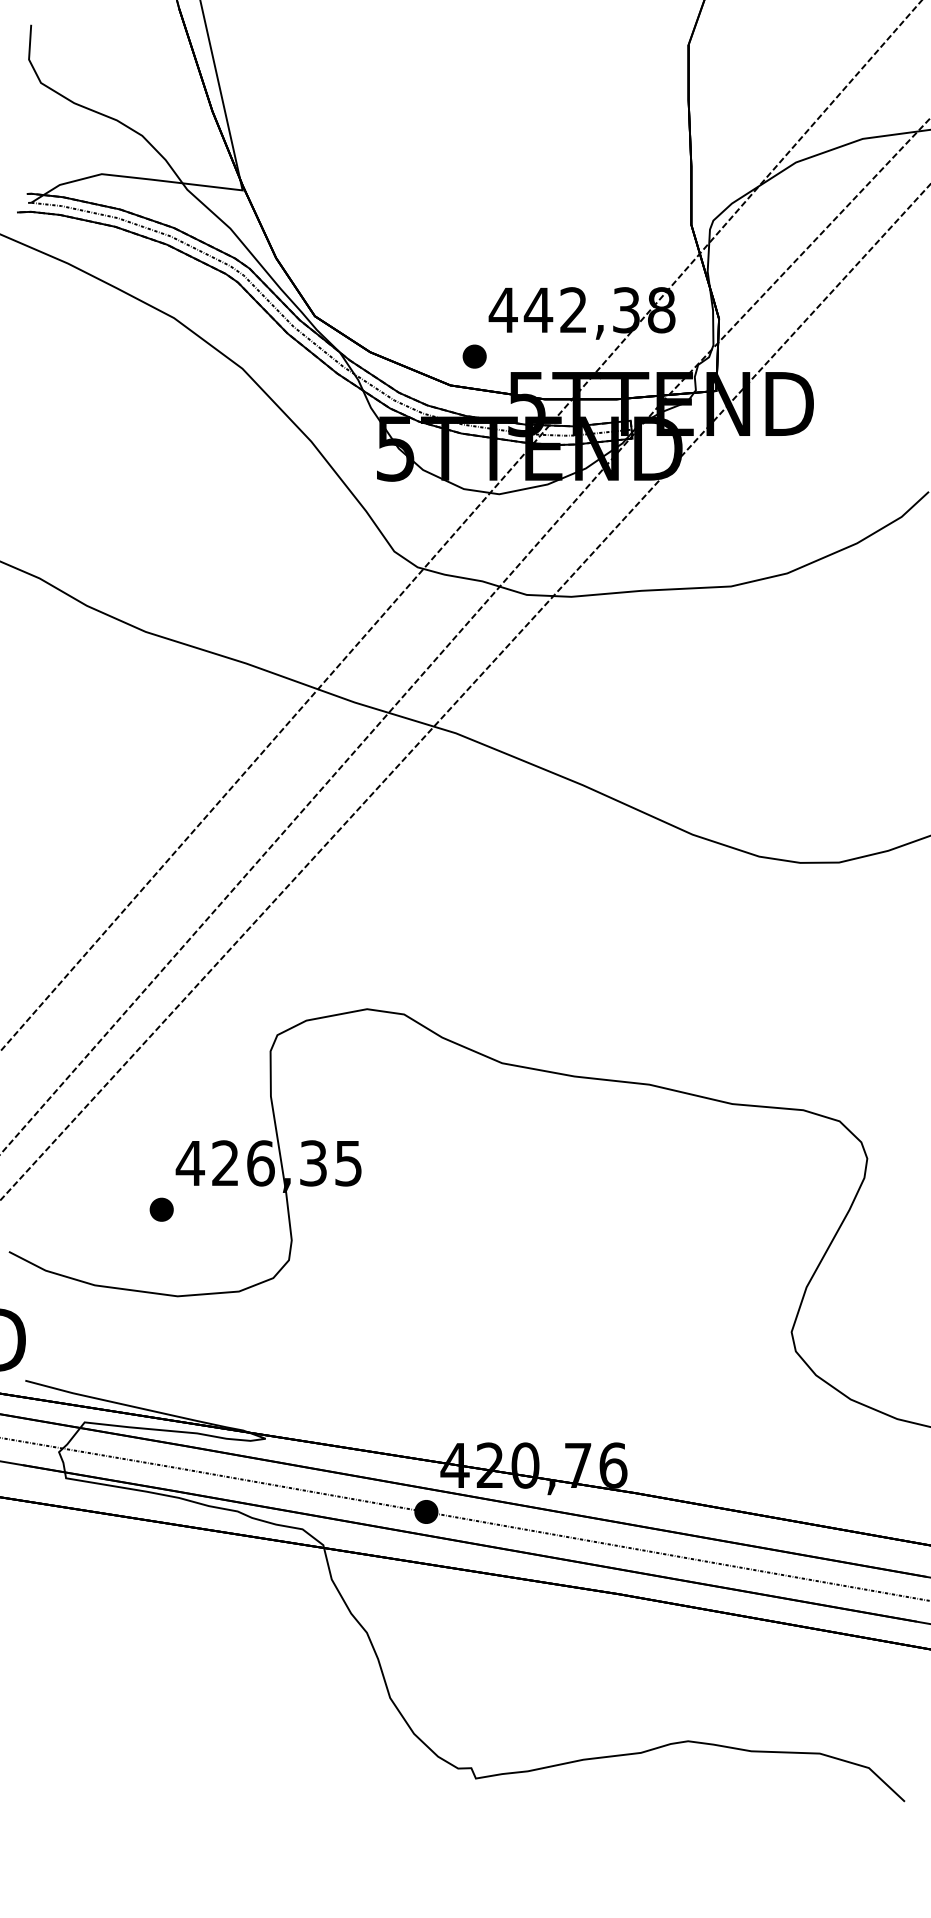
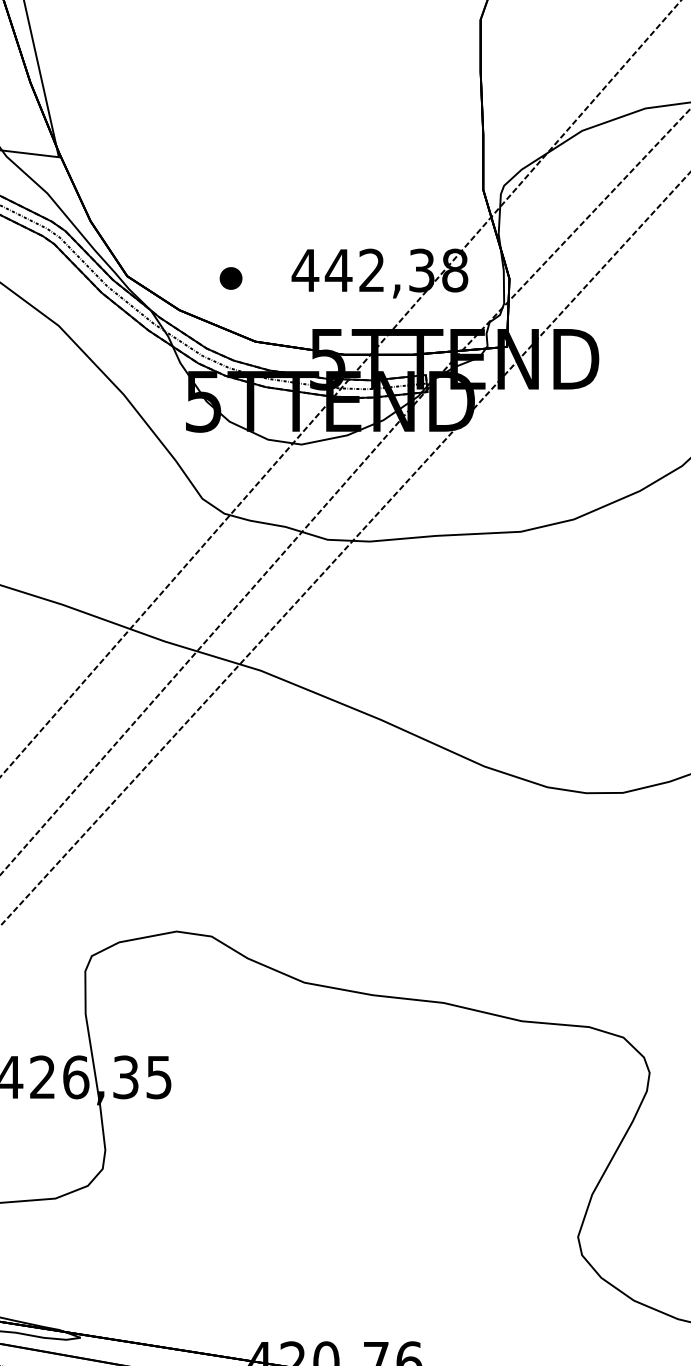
part: (474, 356) -> (230, 278), moved

